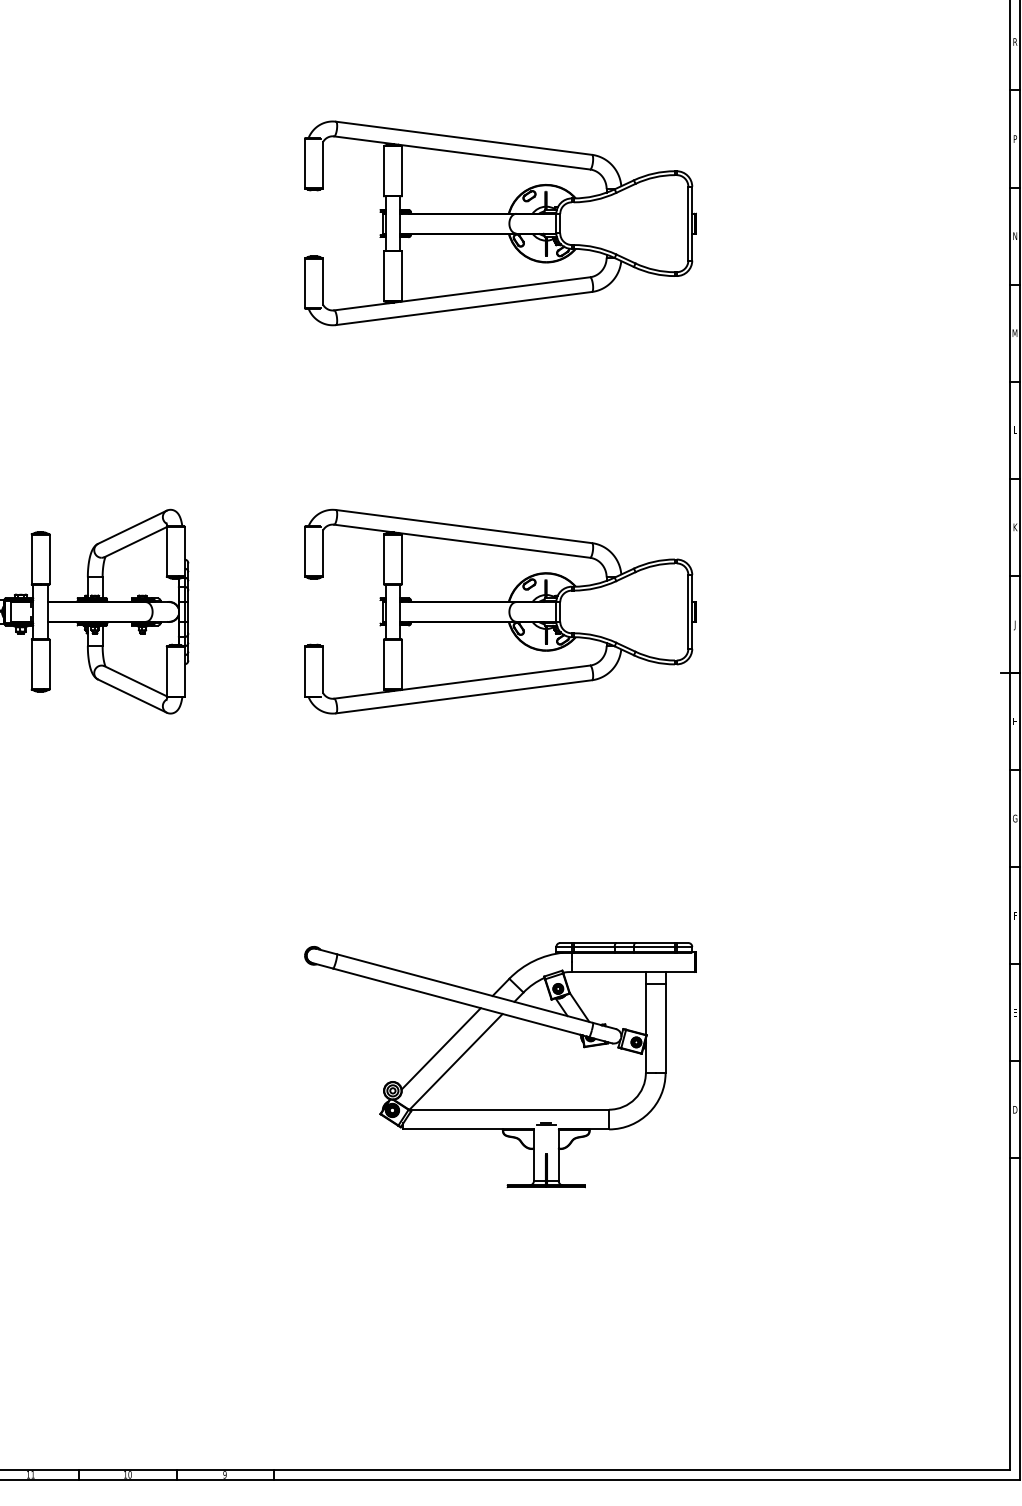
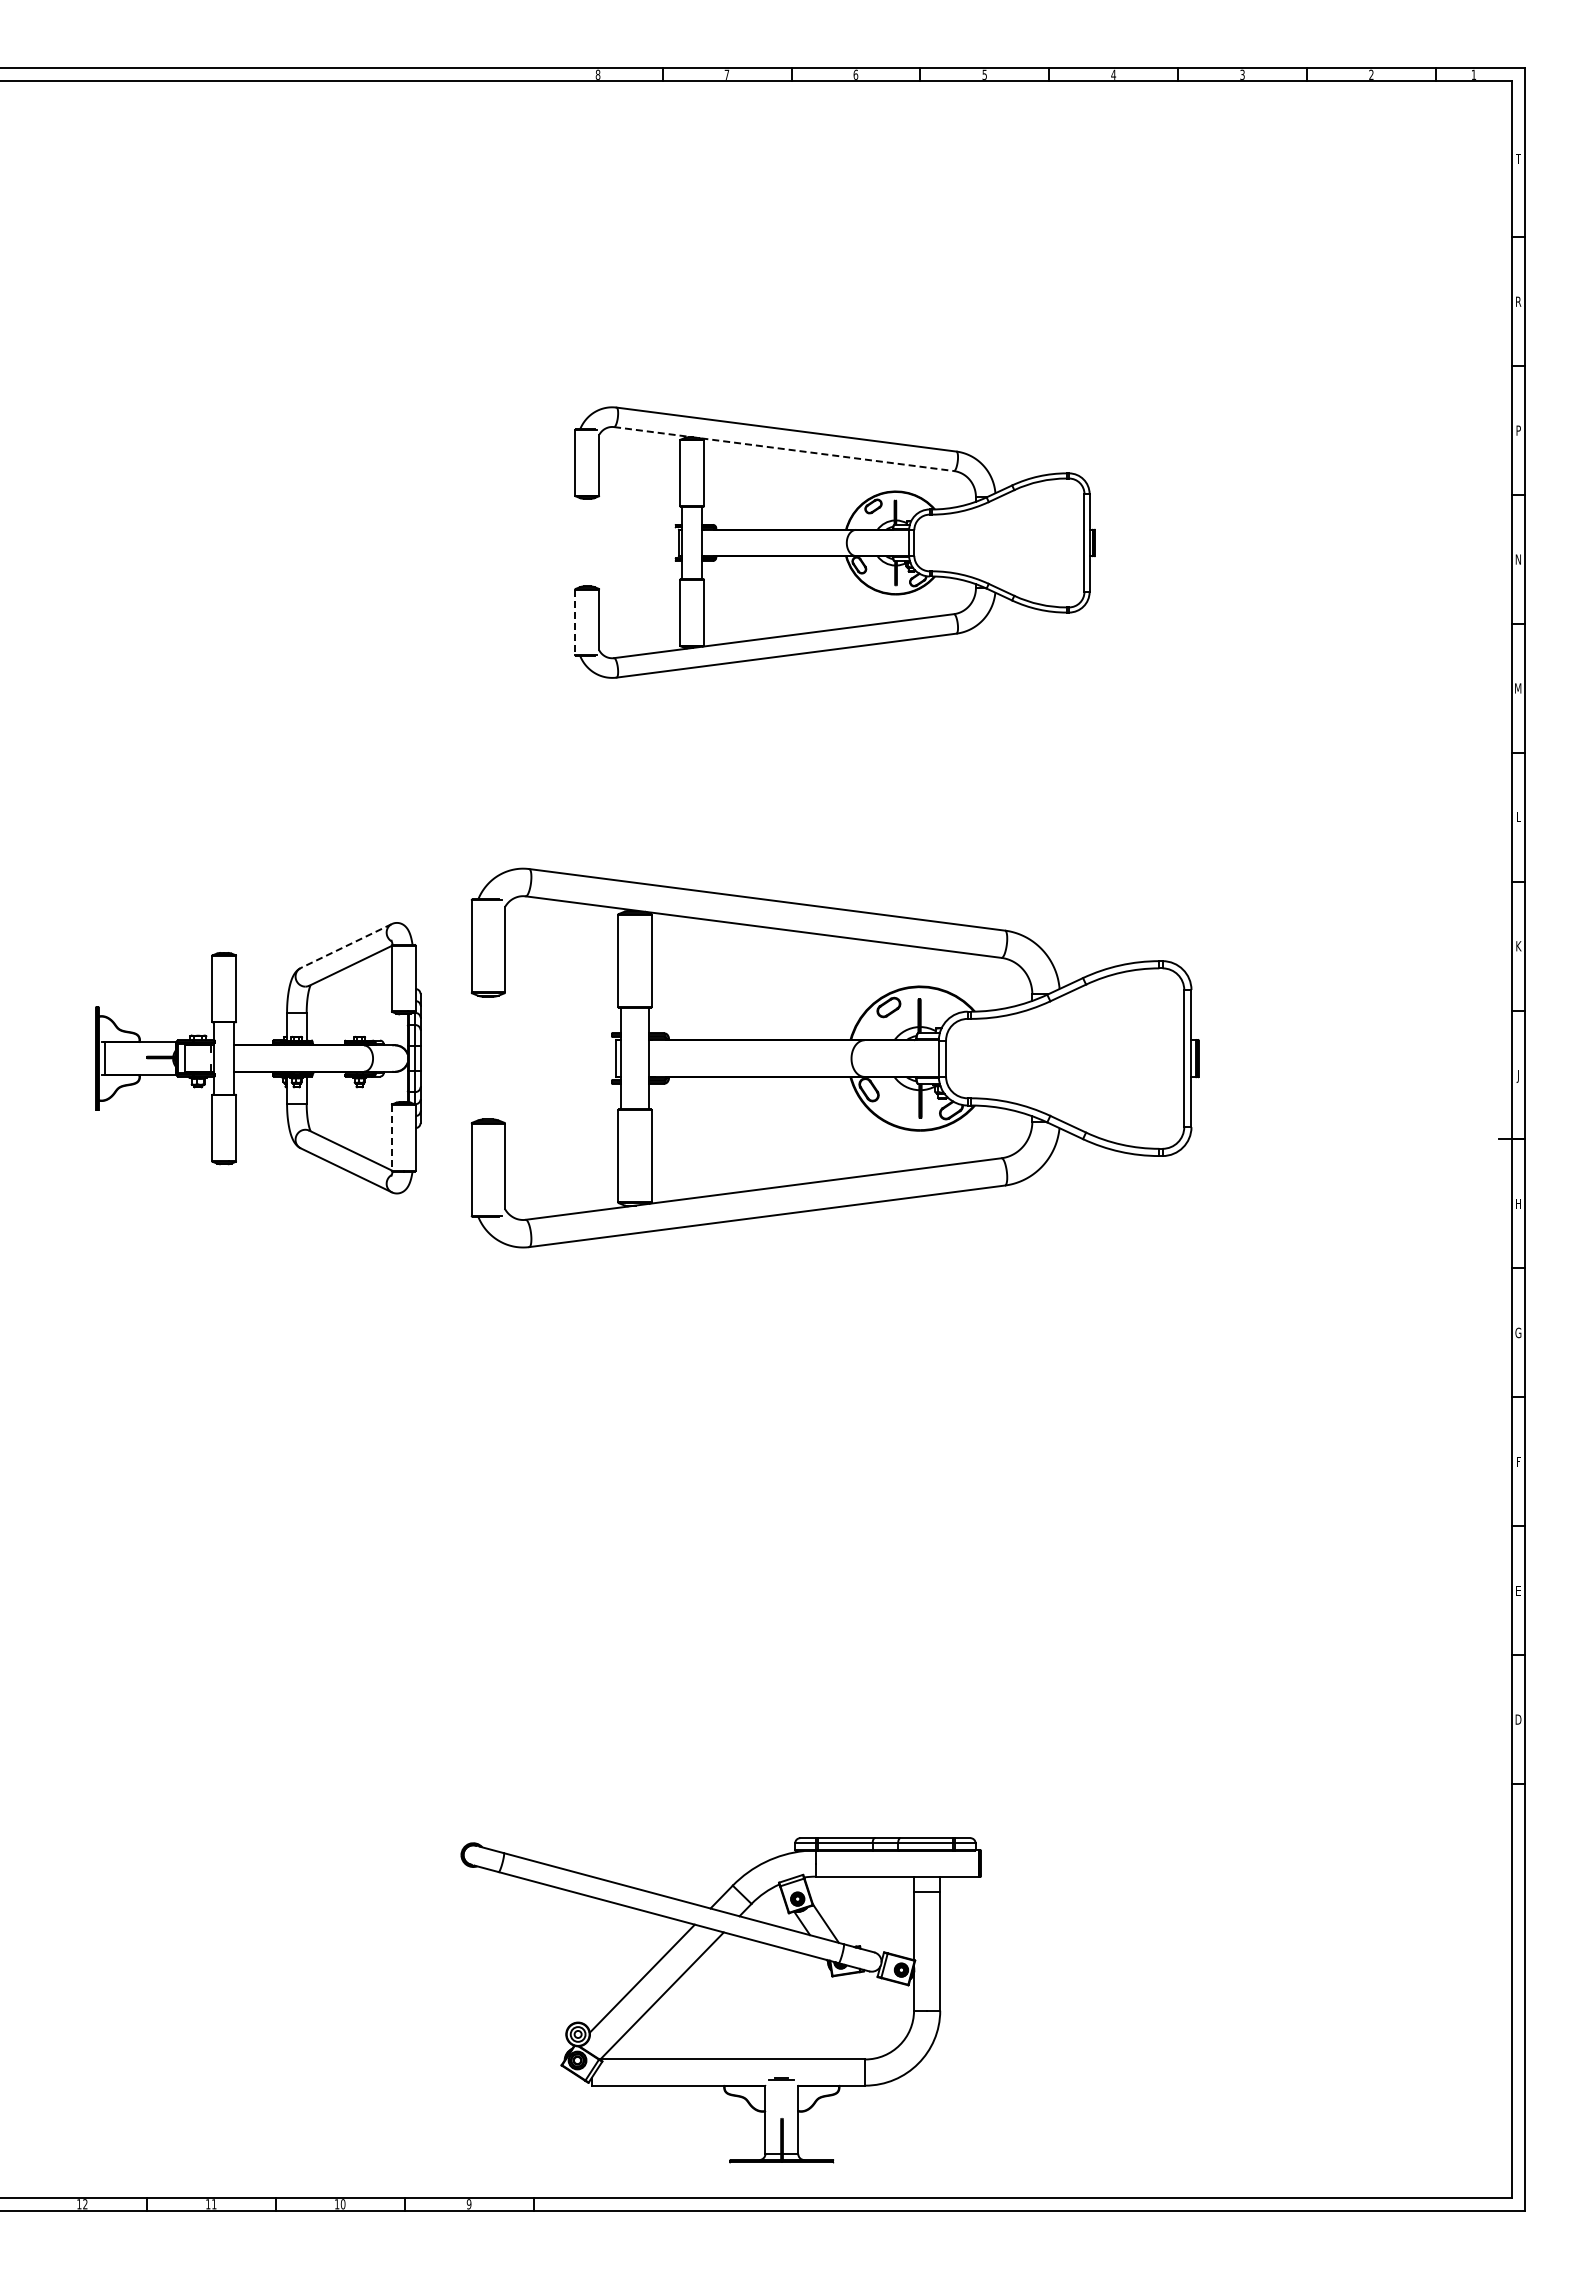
line: (462, 153) -> (784, 449), solid -> dashed
line: (305, 283) -> (575, 622), solid -> dashed
line: (132, 527) -> (346, 946), solid -> dashed
part: (500, 611) -> (834, 1058), size x1.4
line: (166, 672) -> (391, 1138), solid -> dashed
part: (500, 1065) -> (720, 2000), moved

